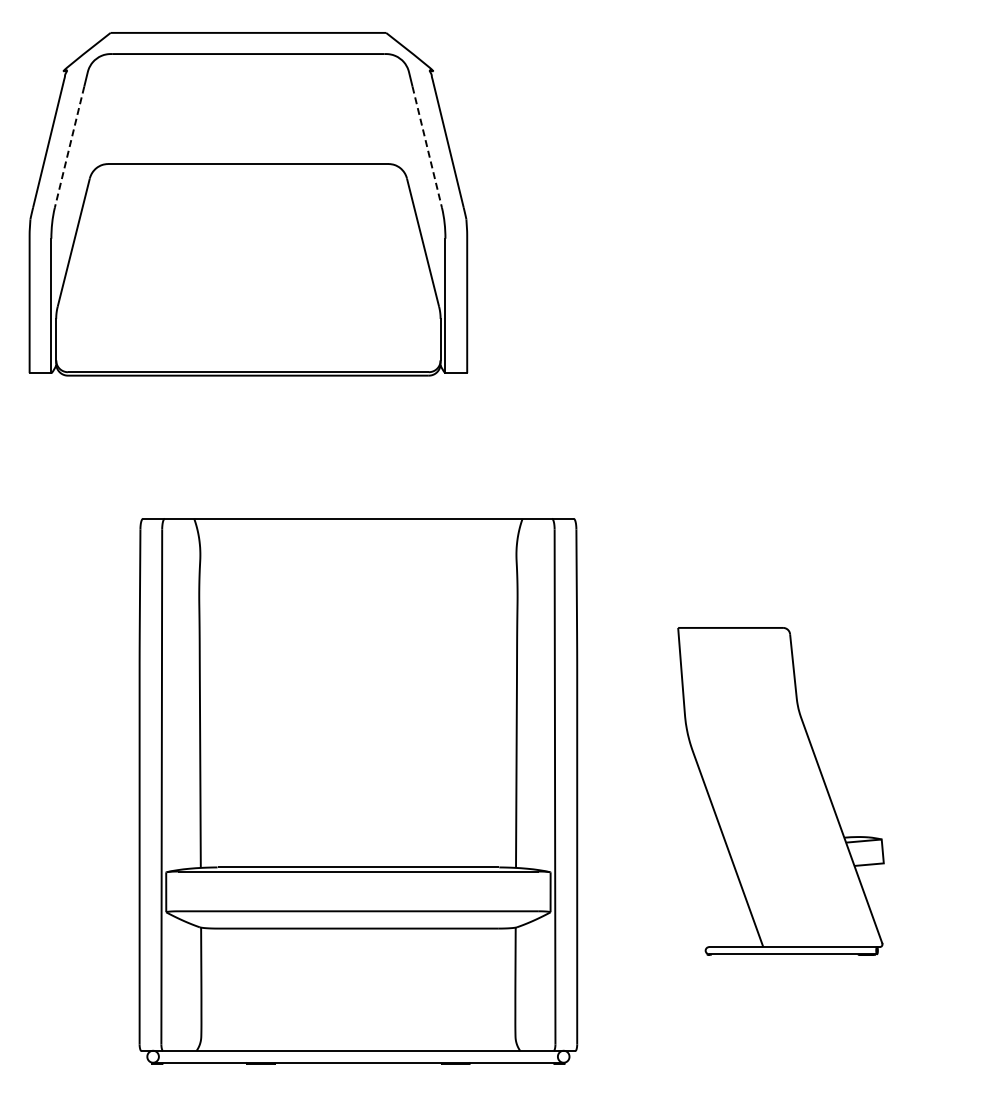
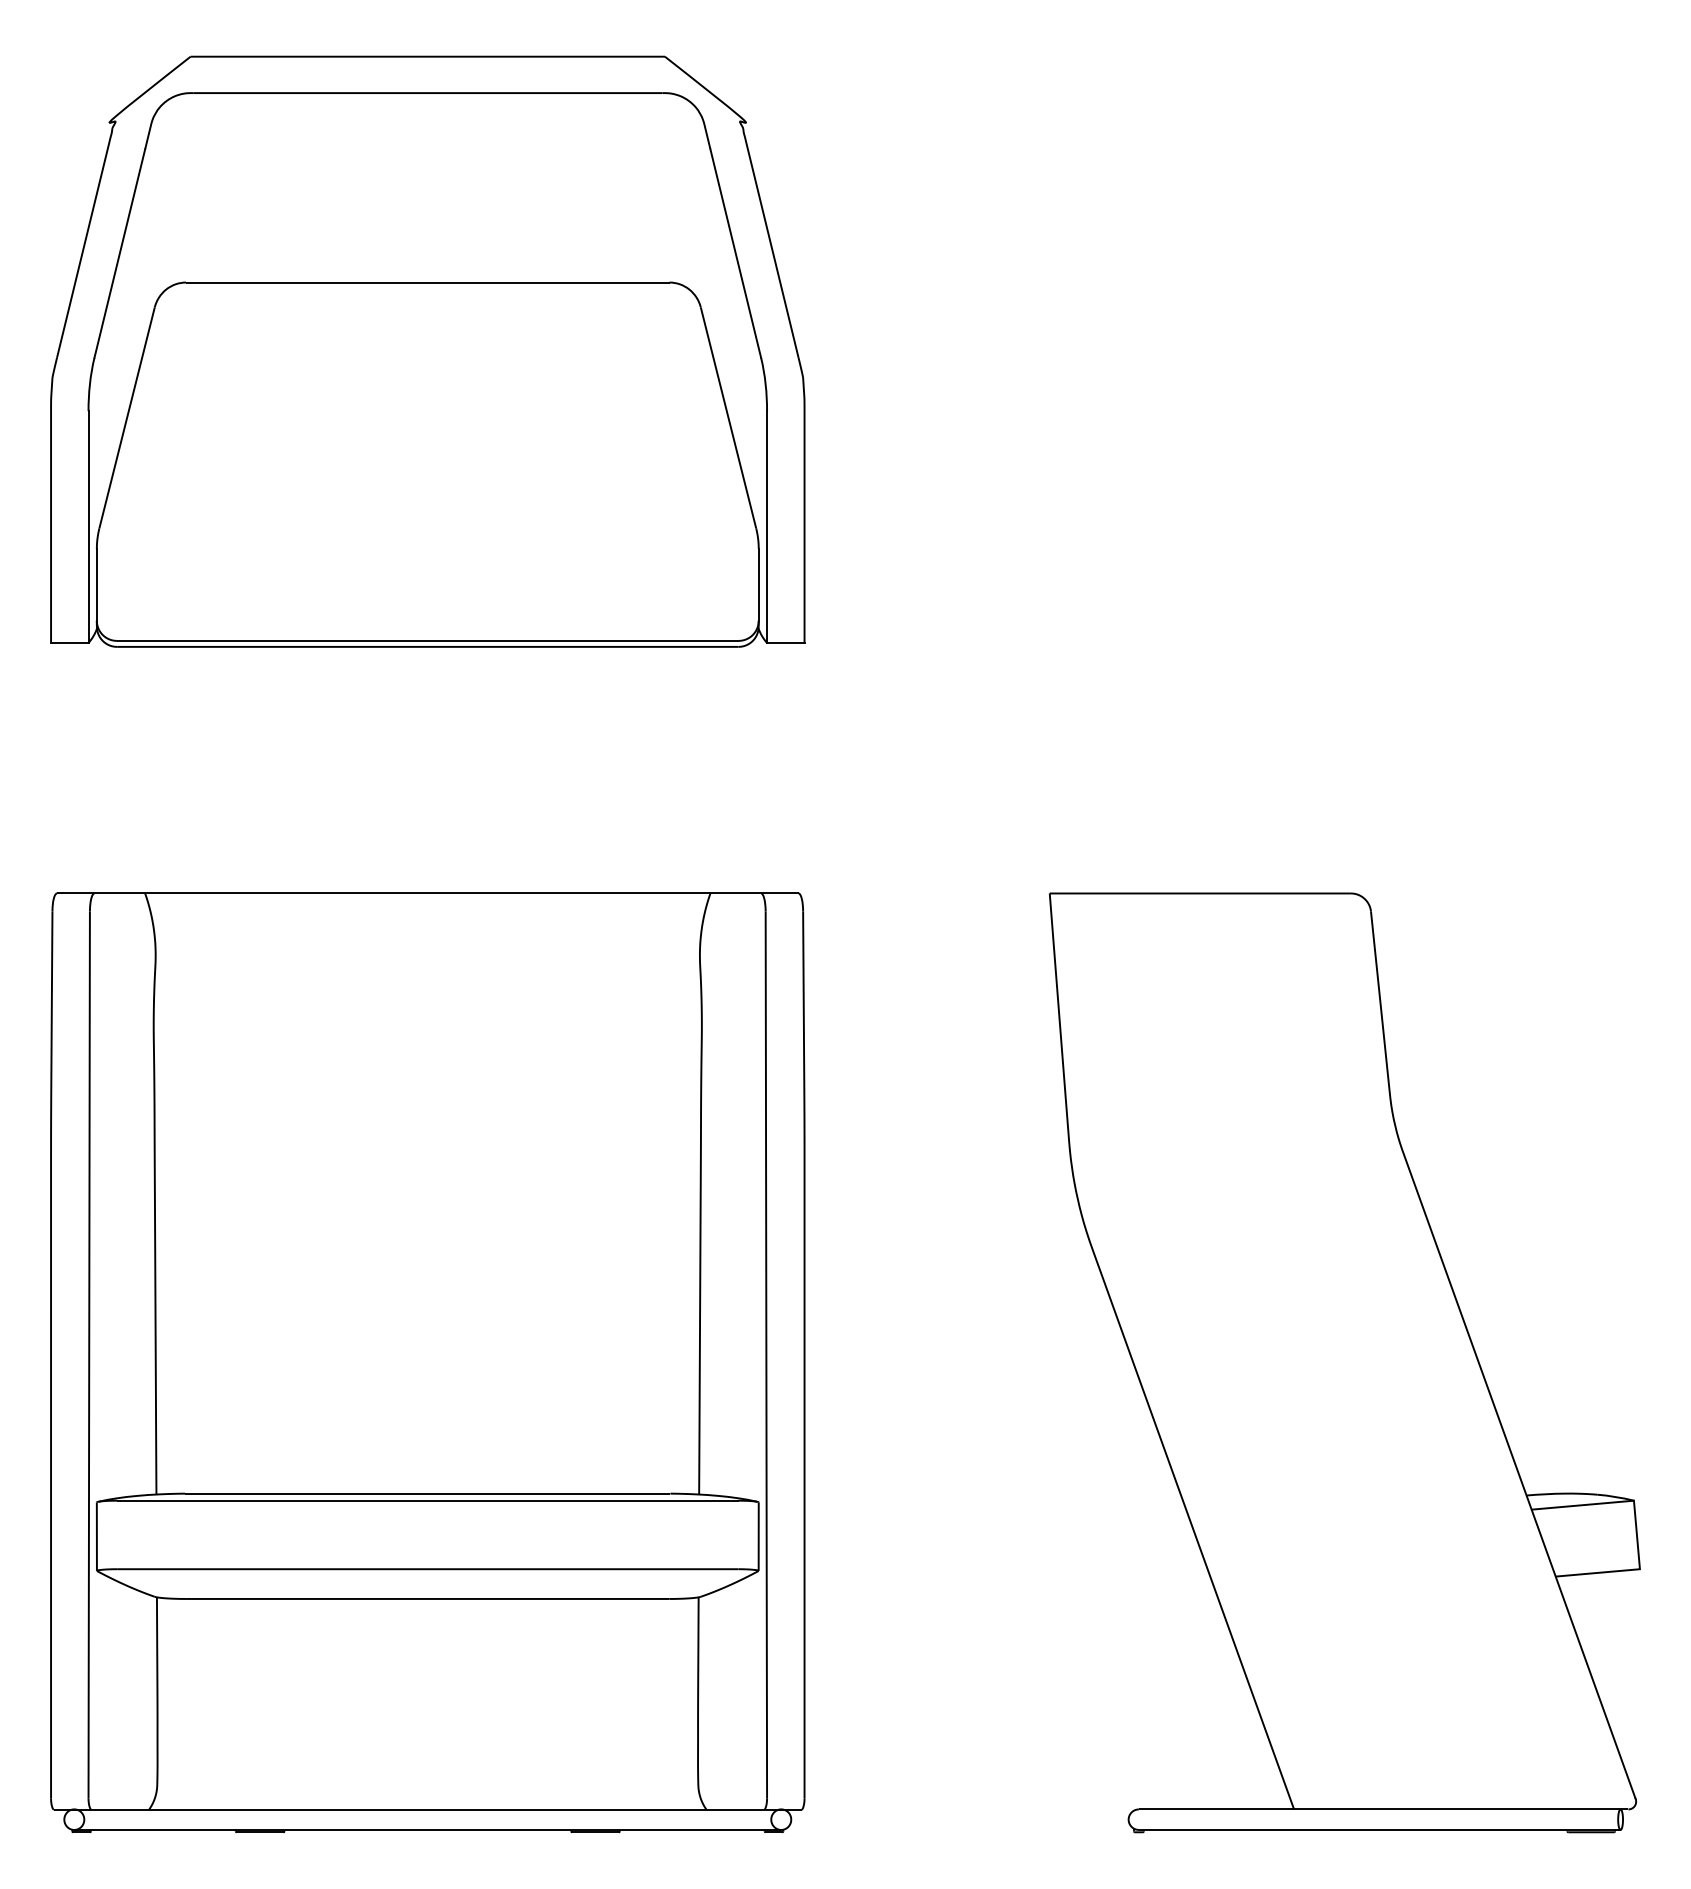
line: (69, 147) -> (119, 254), dashed -> solid
line: (427, 147) -> (736, 254), dashed -> solid
part: (358, 791) -> (427, 1362), moved
part: (780, 791) -> (1343, 1362), size x1.67

